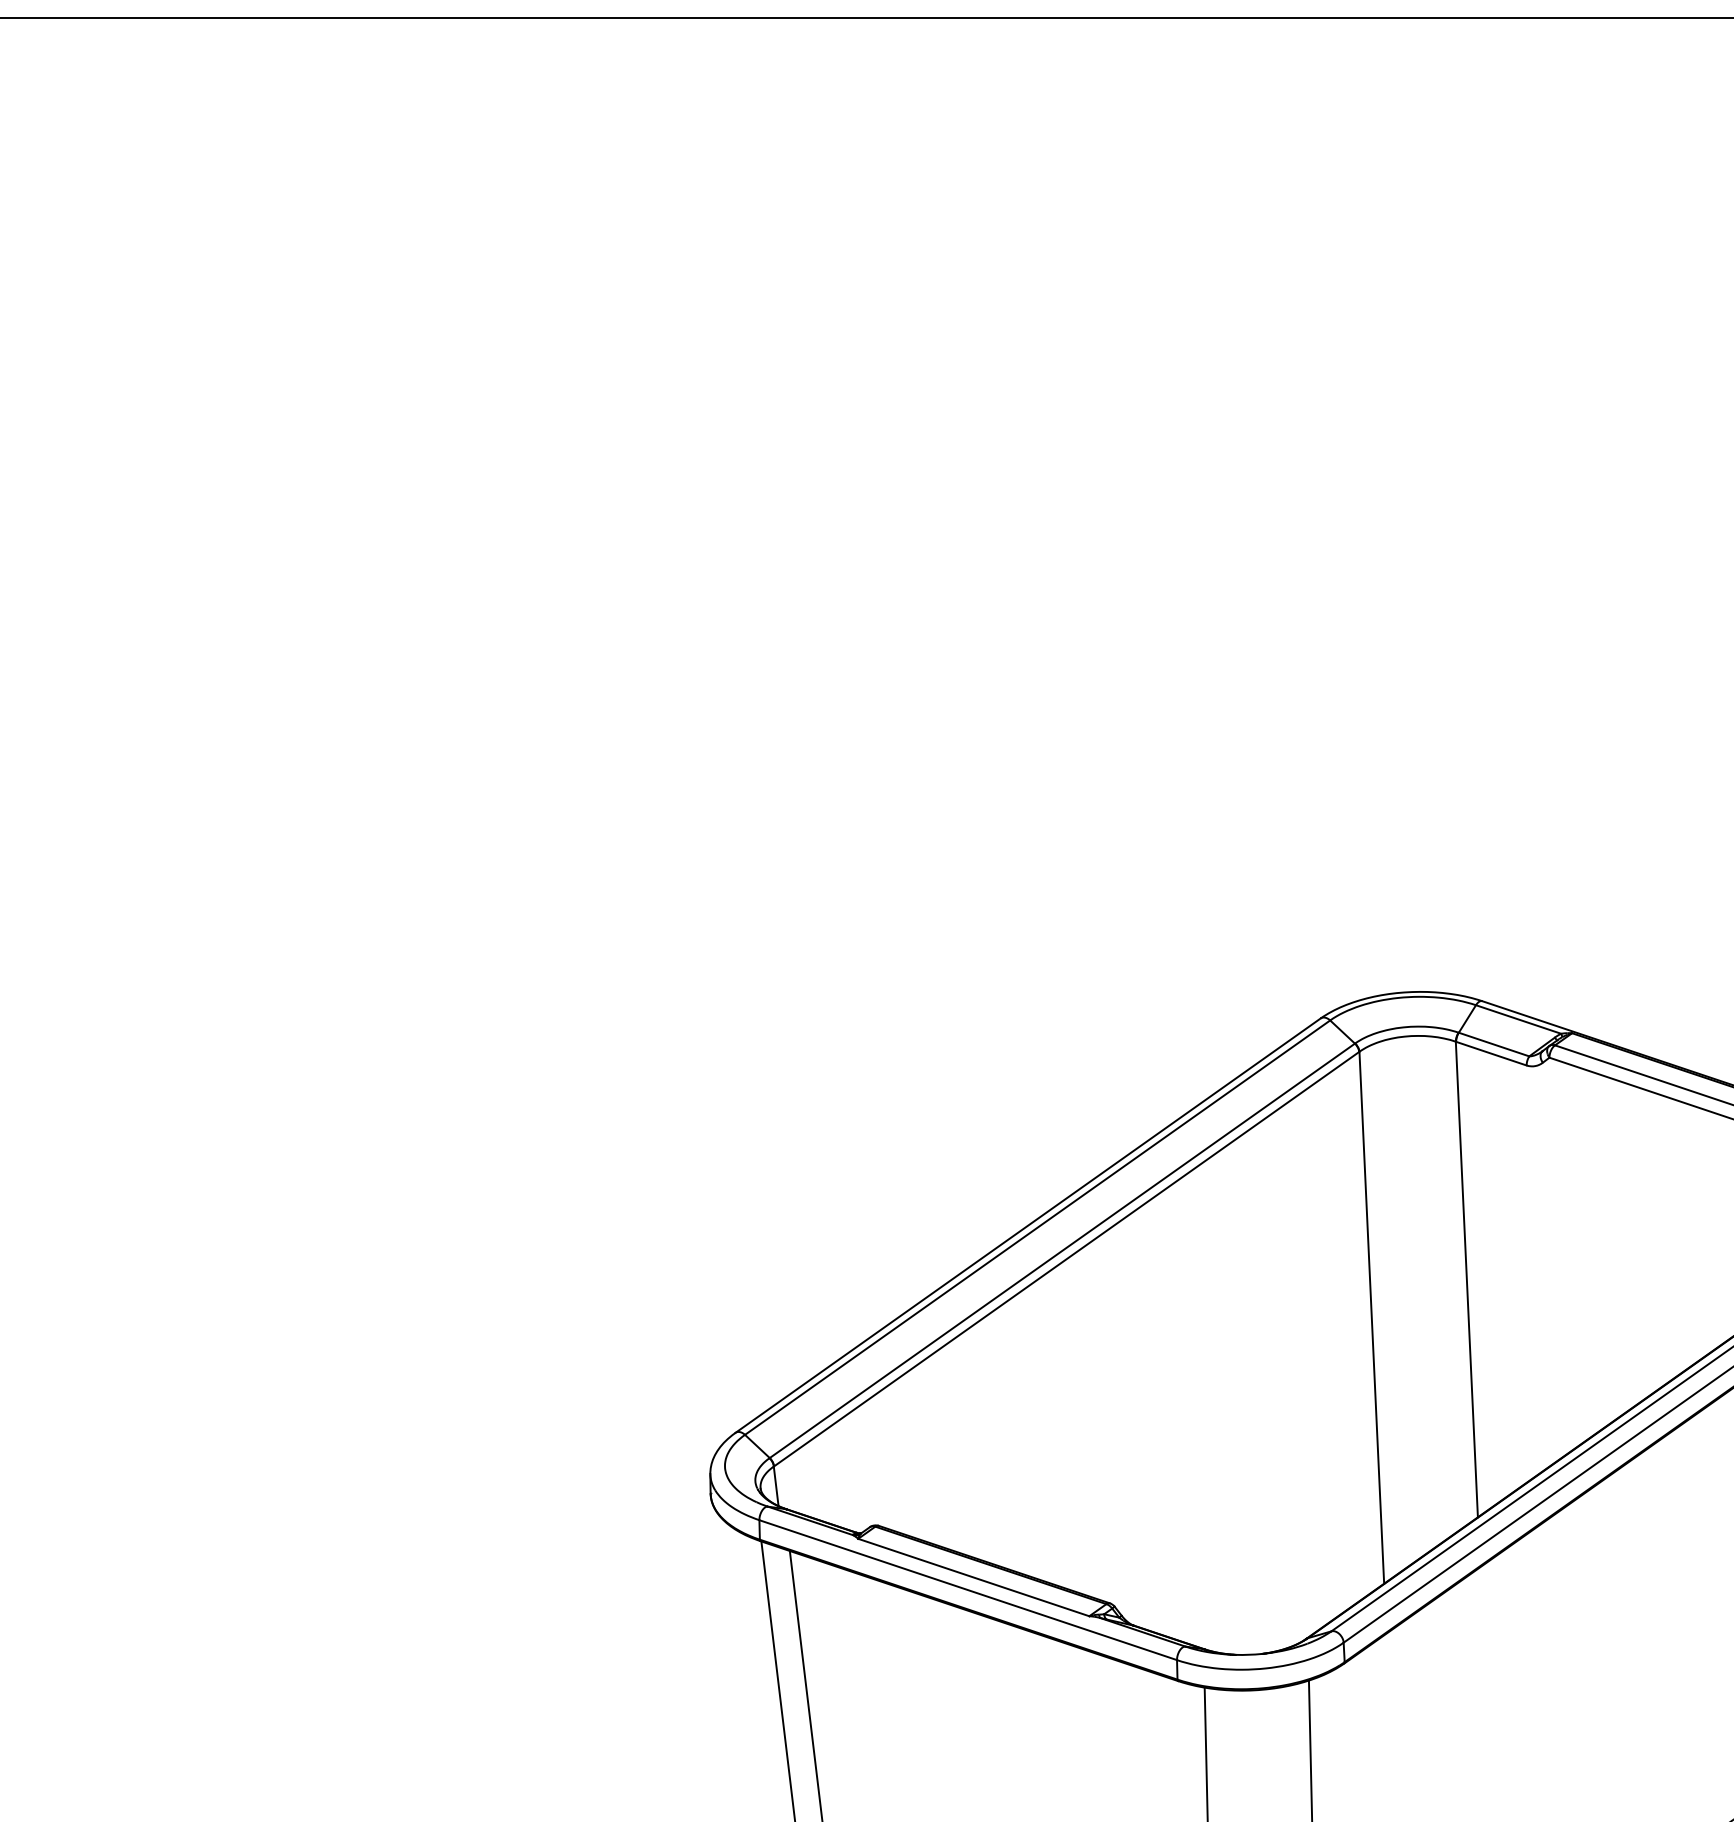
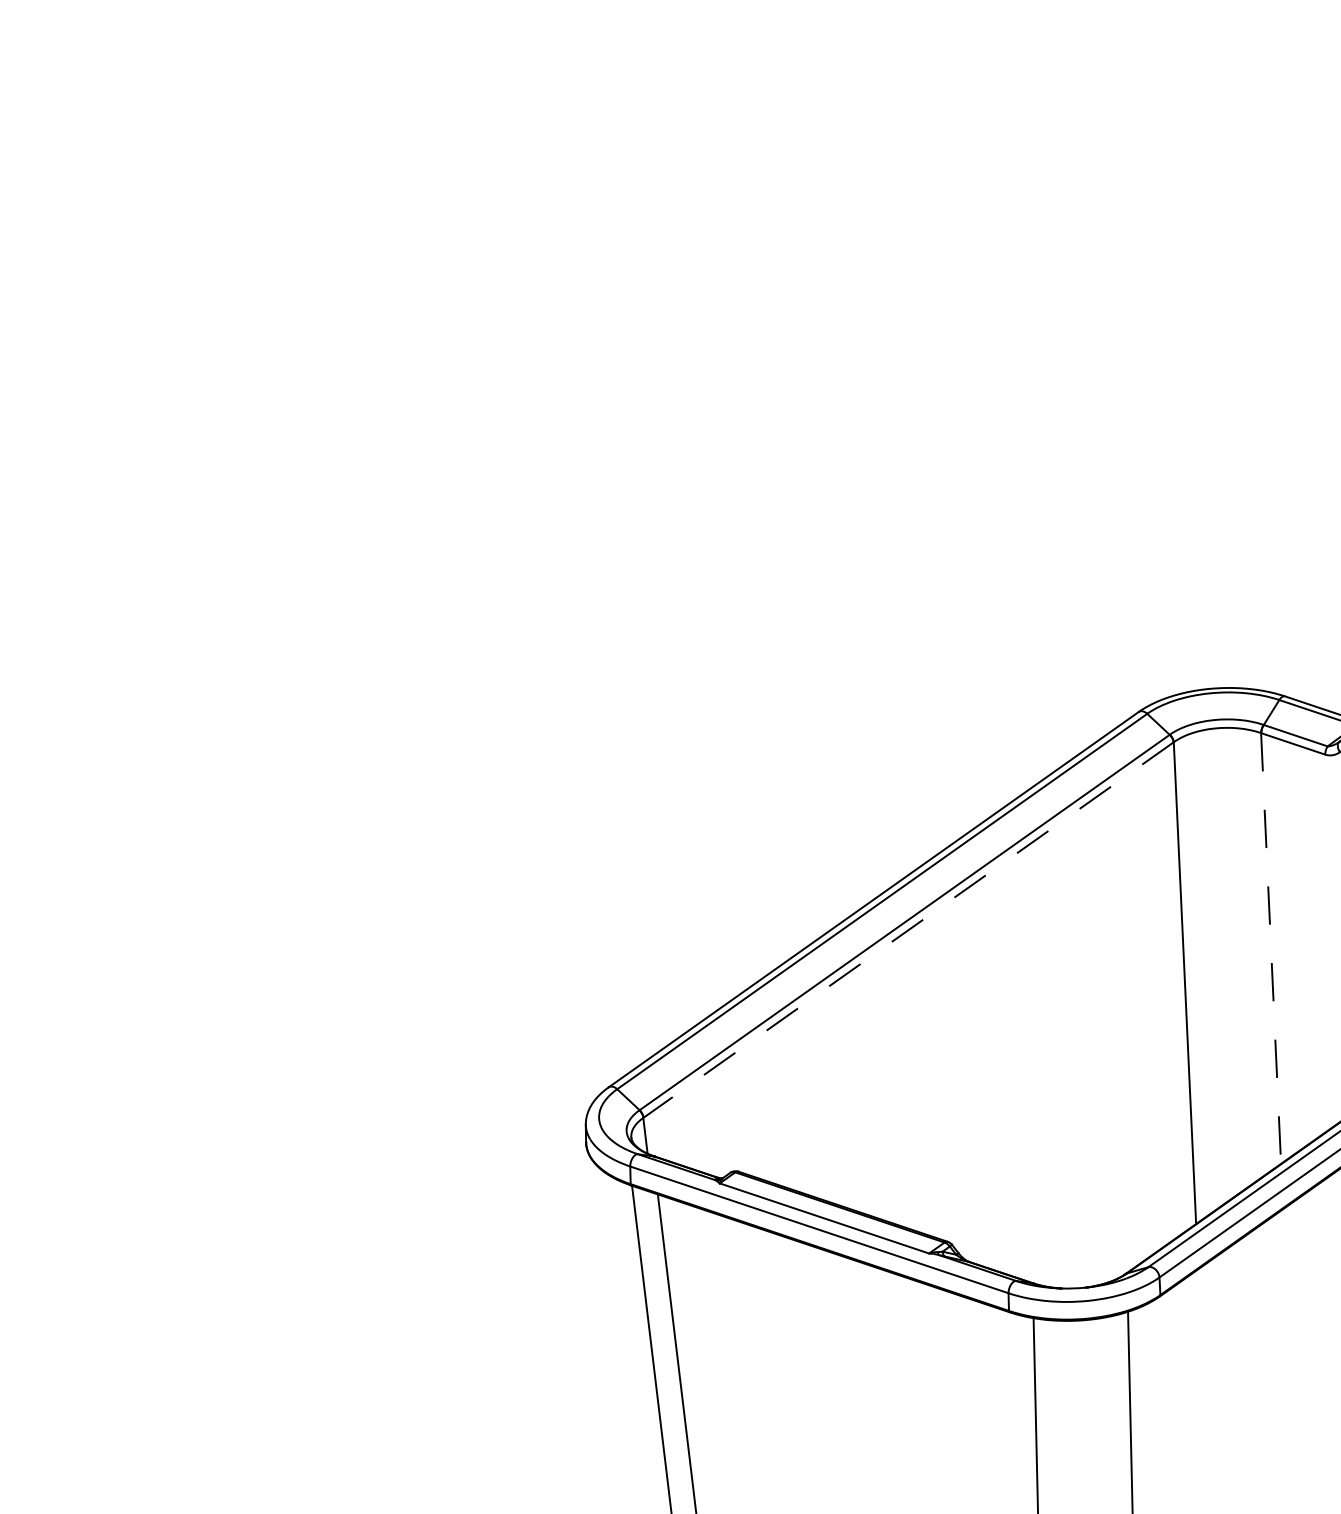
line: (1066, 1259) -> (908, 930), solid -> dashed
line: (1466, 1280) -> (1270, 949), solid -> dashed

